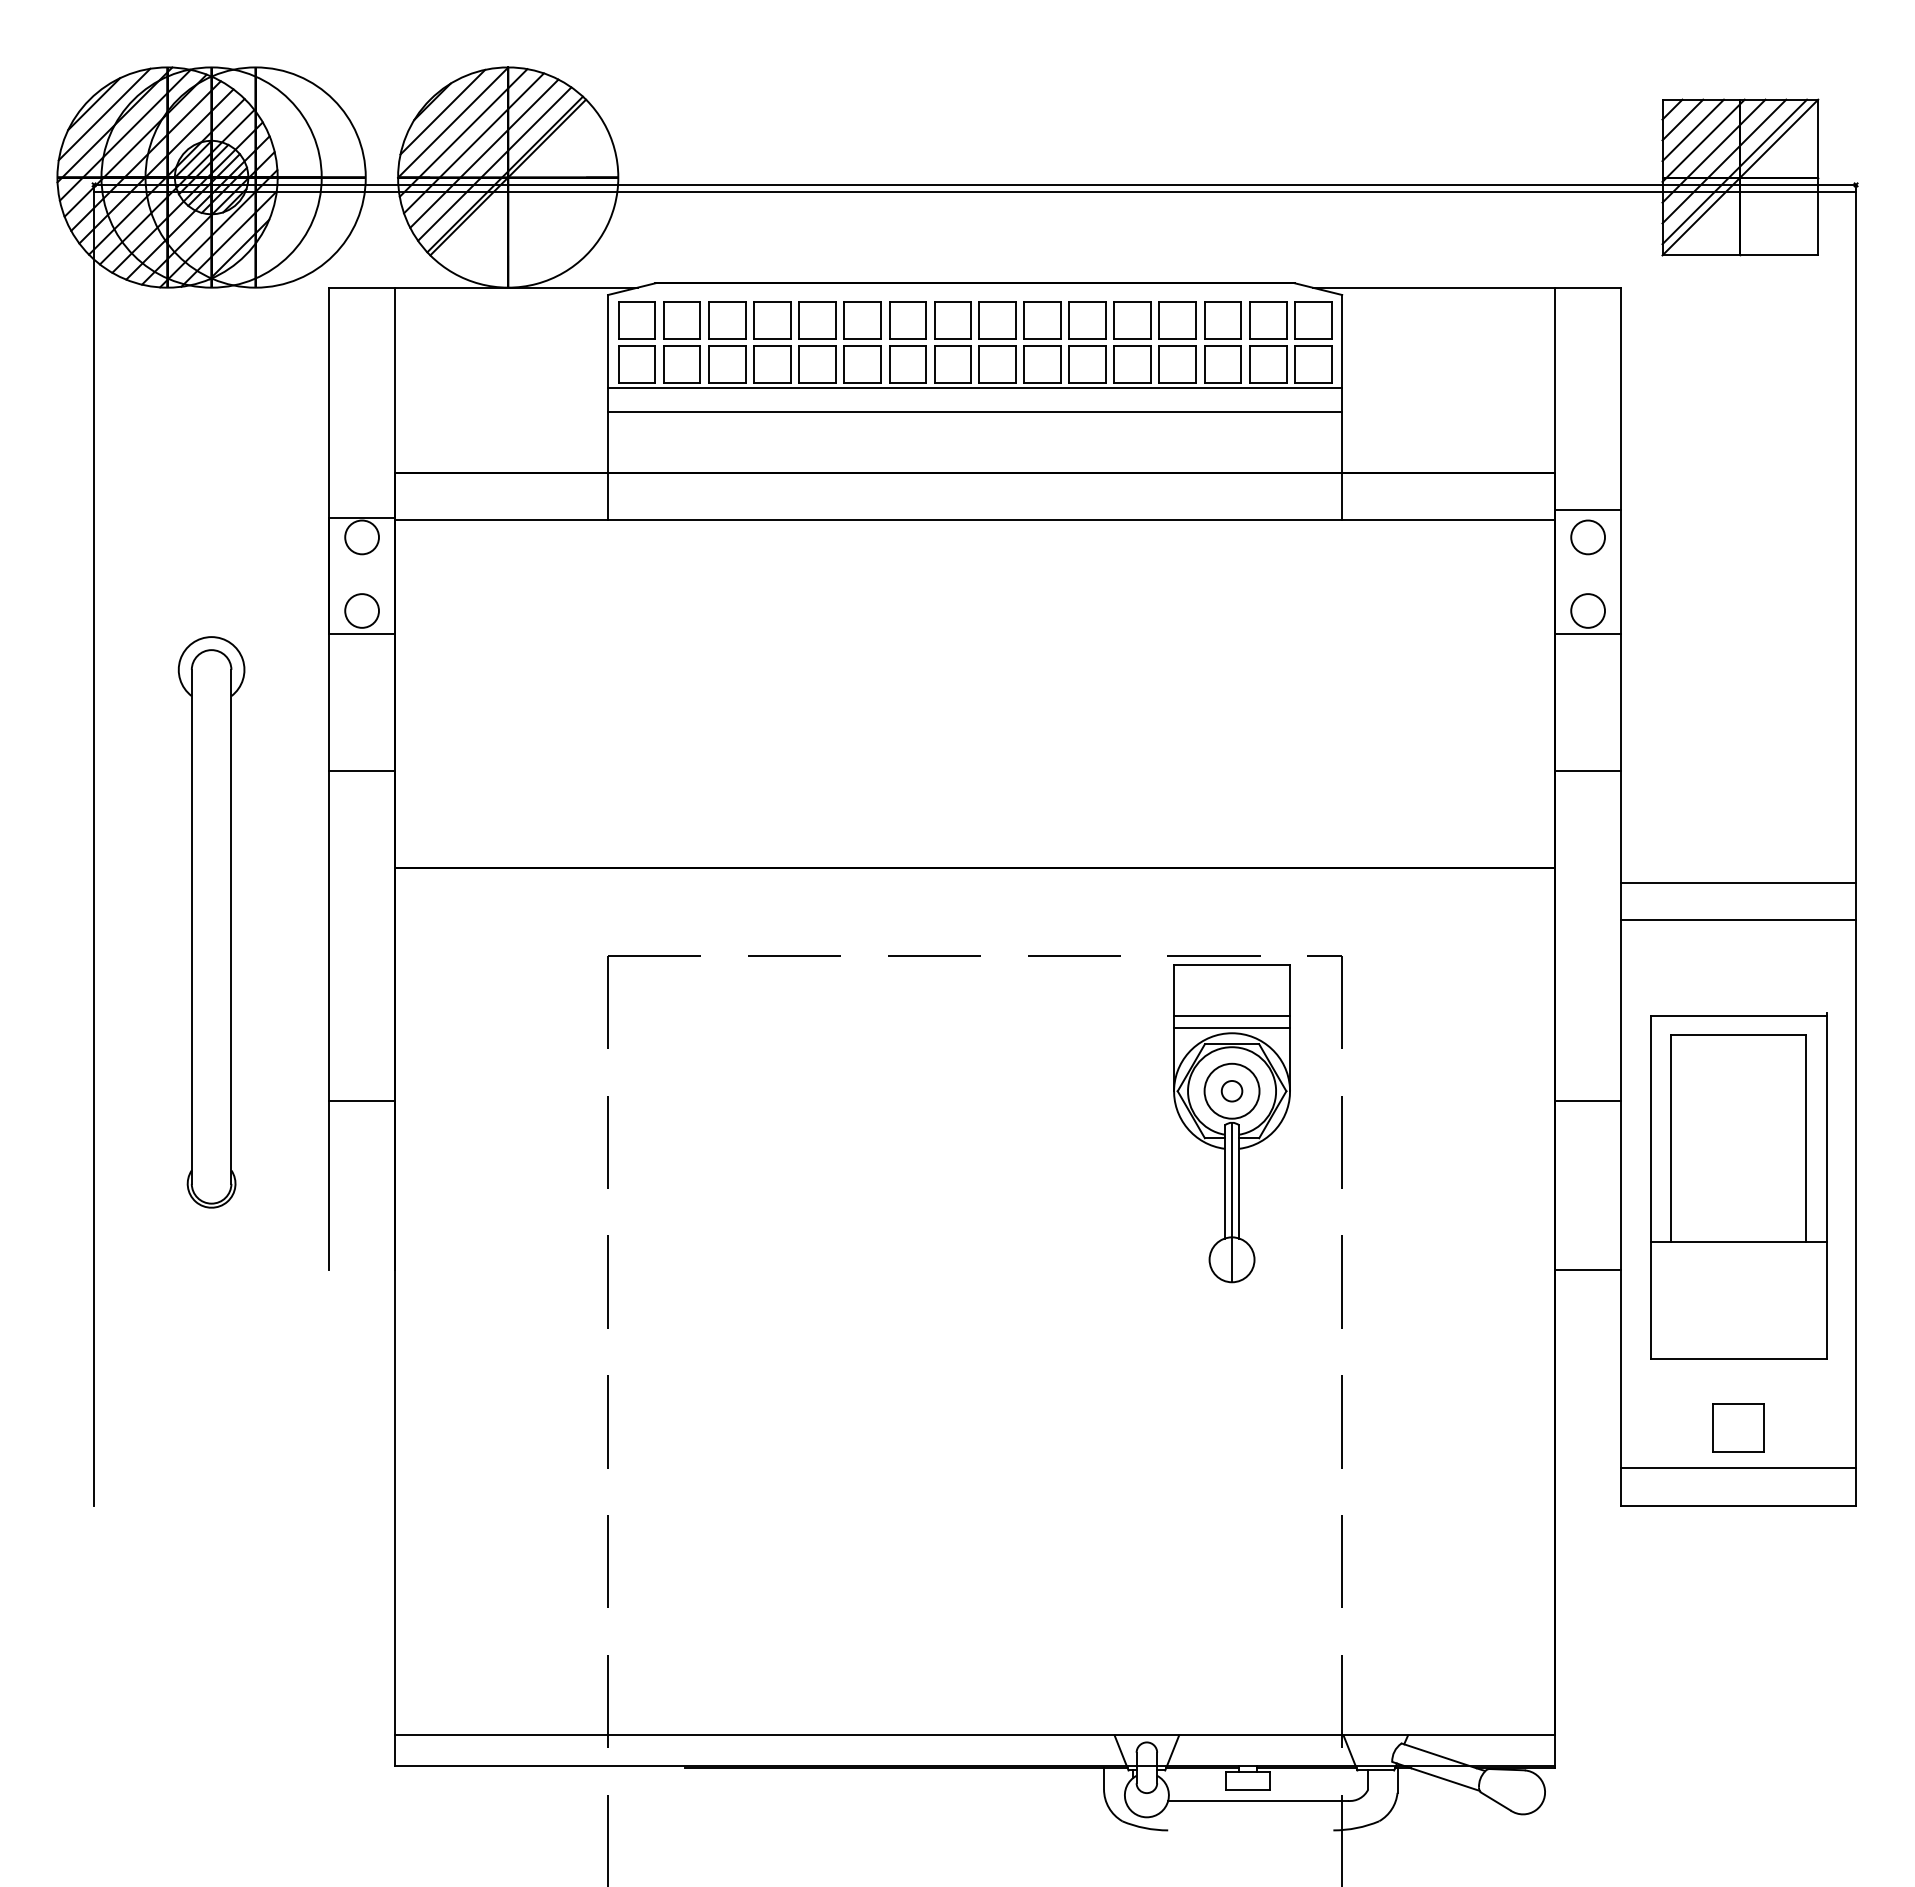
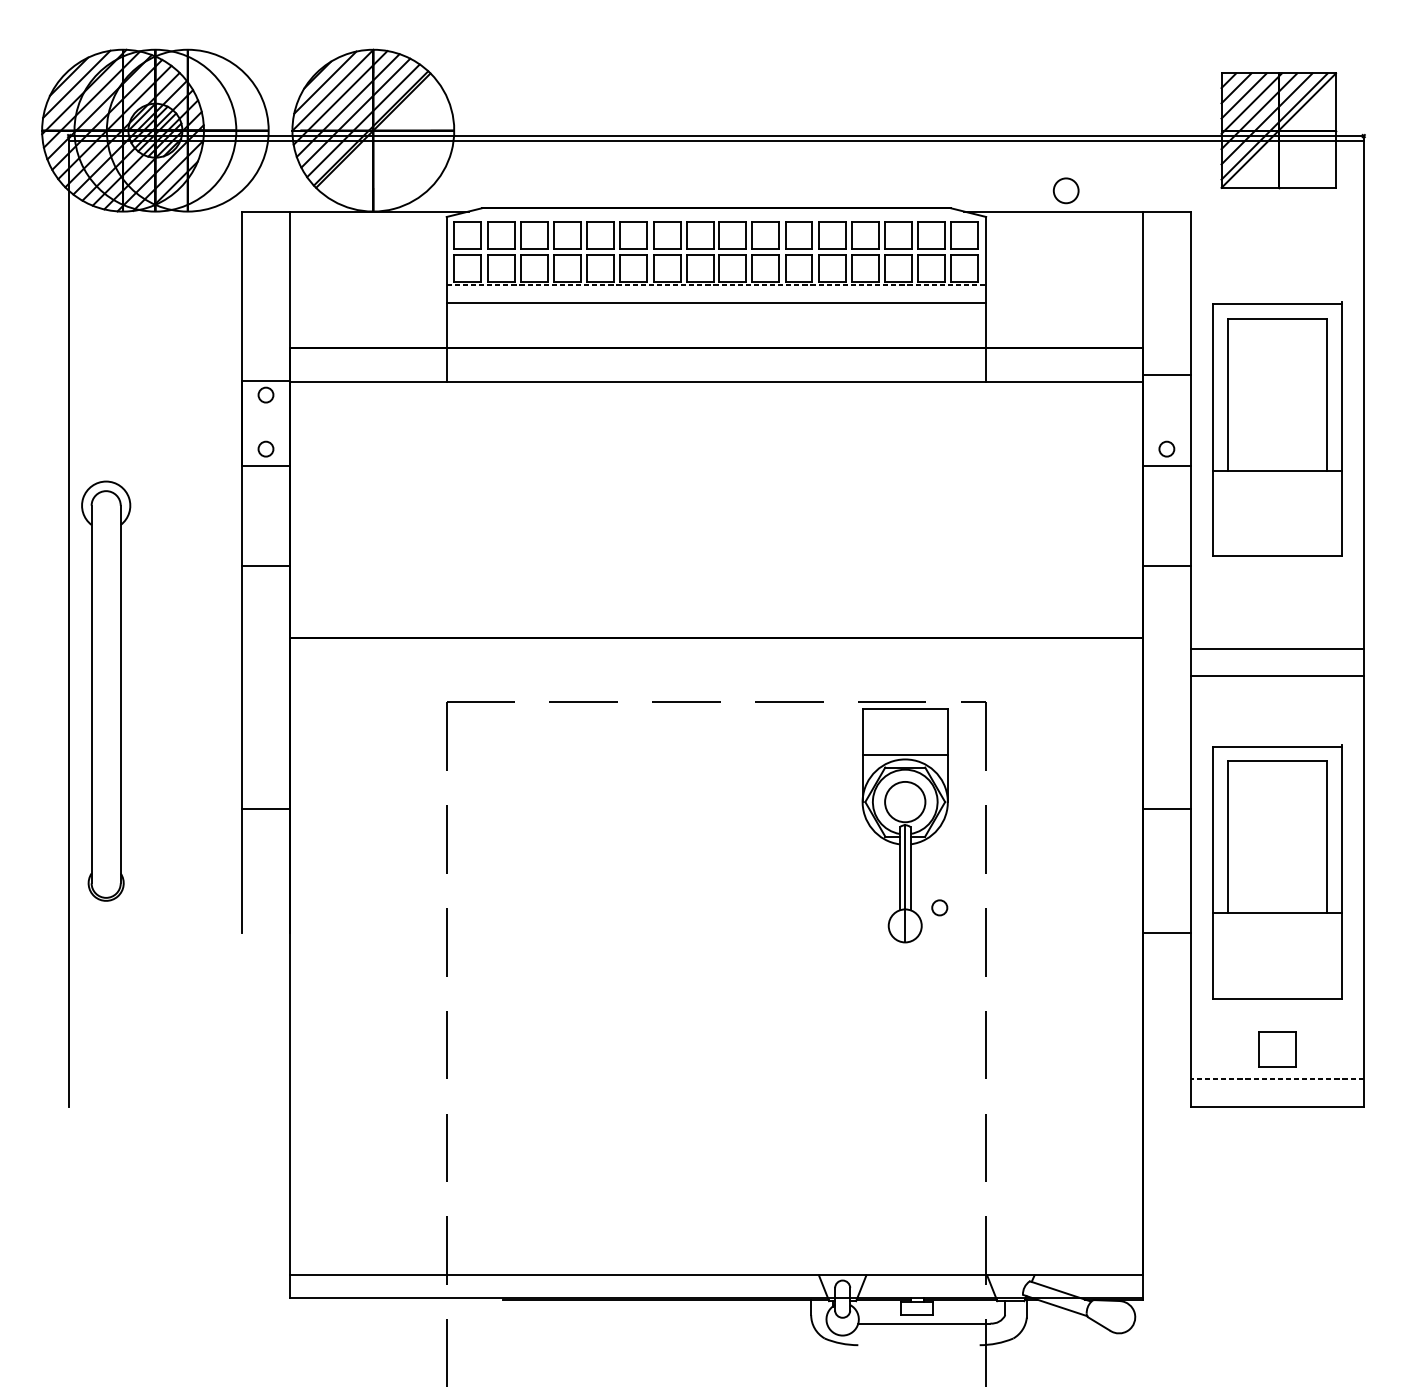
line: (975, 387) -> (716, 284), solid -> dashed
circle: (362, 537) -> (266, 395), size x0.6
circle: (1587, 537) -> (1065, 190), moved
part: (1738, 583) -> (1277, 428), added
circle: (362, 610) -> (266, 448), size x0.6
circle: (1588, 610) -> (1167, 448), size x0.6
part: (211, 922) -> (106, 691), moved
line: (1232, 1016) -> (905, 747), removed
circle: (1231, 1091) -> (939, 908), moved
line: (1738, 1468) -> (1277, 1079), solid -> dashed

